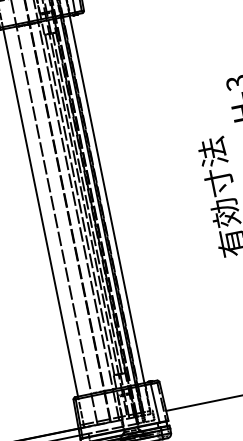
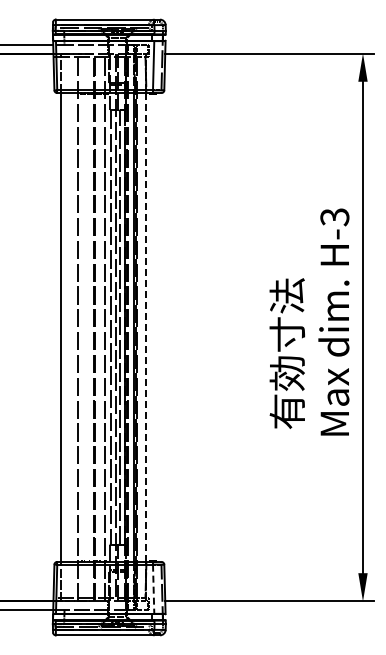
line: (107, 199) -> (145, 327), solid -> dashed
line: (155, 403) -> (153, 589), solid -> dashed

